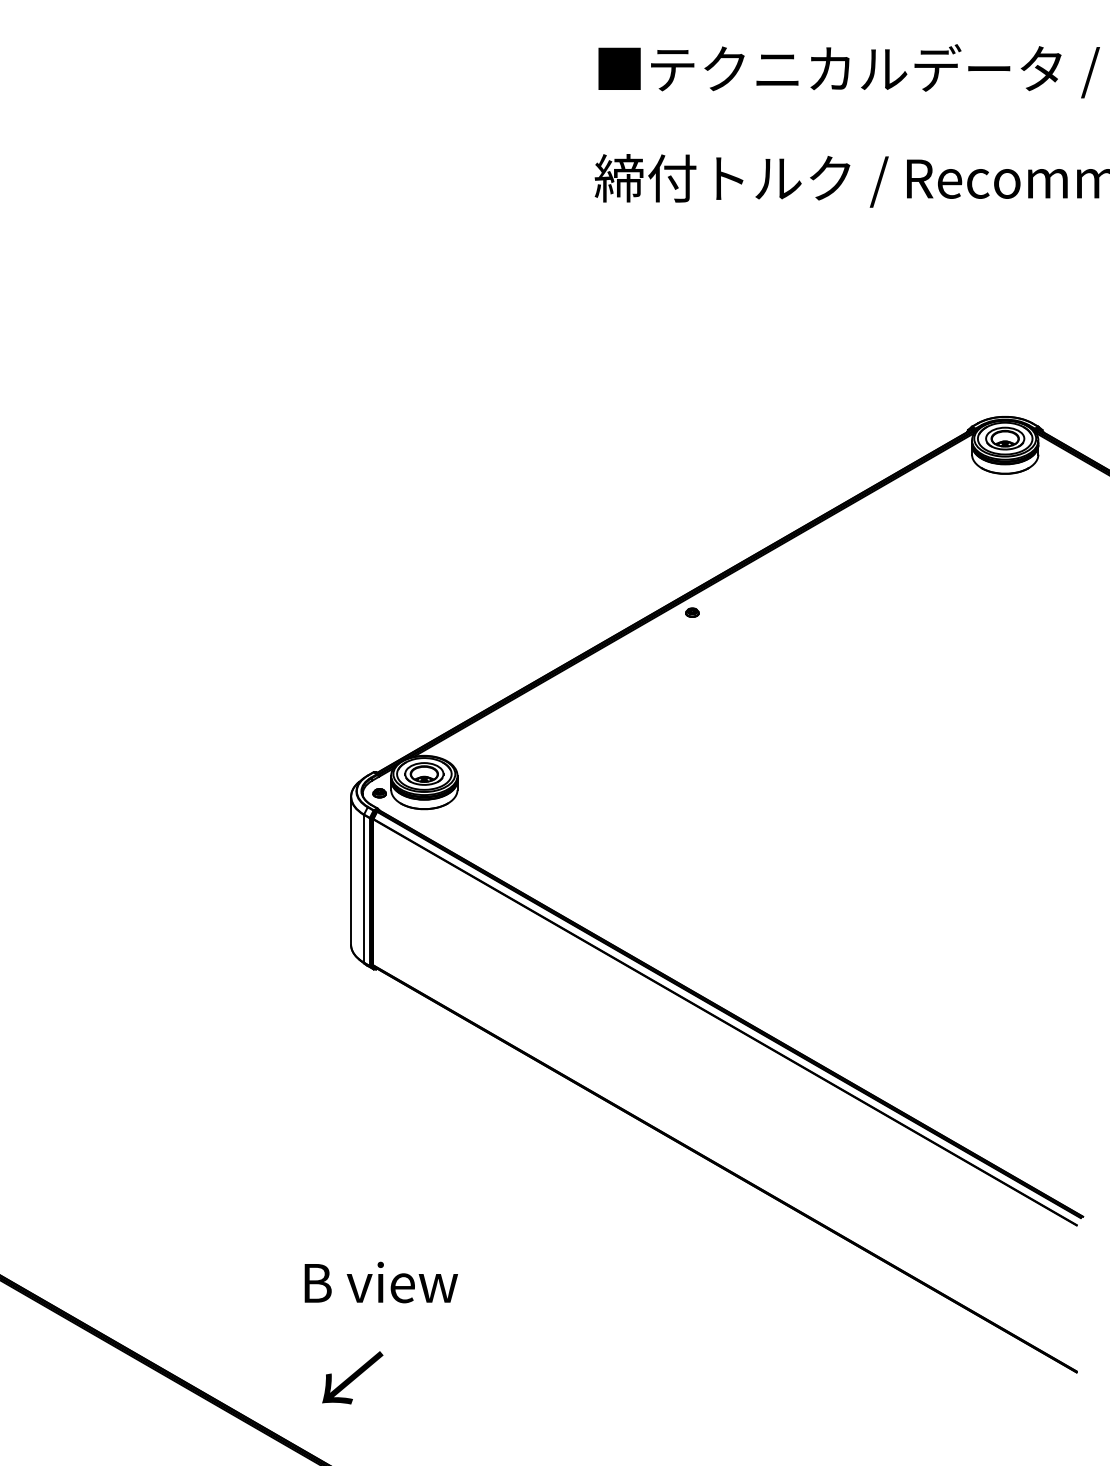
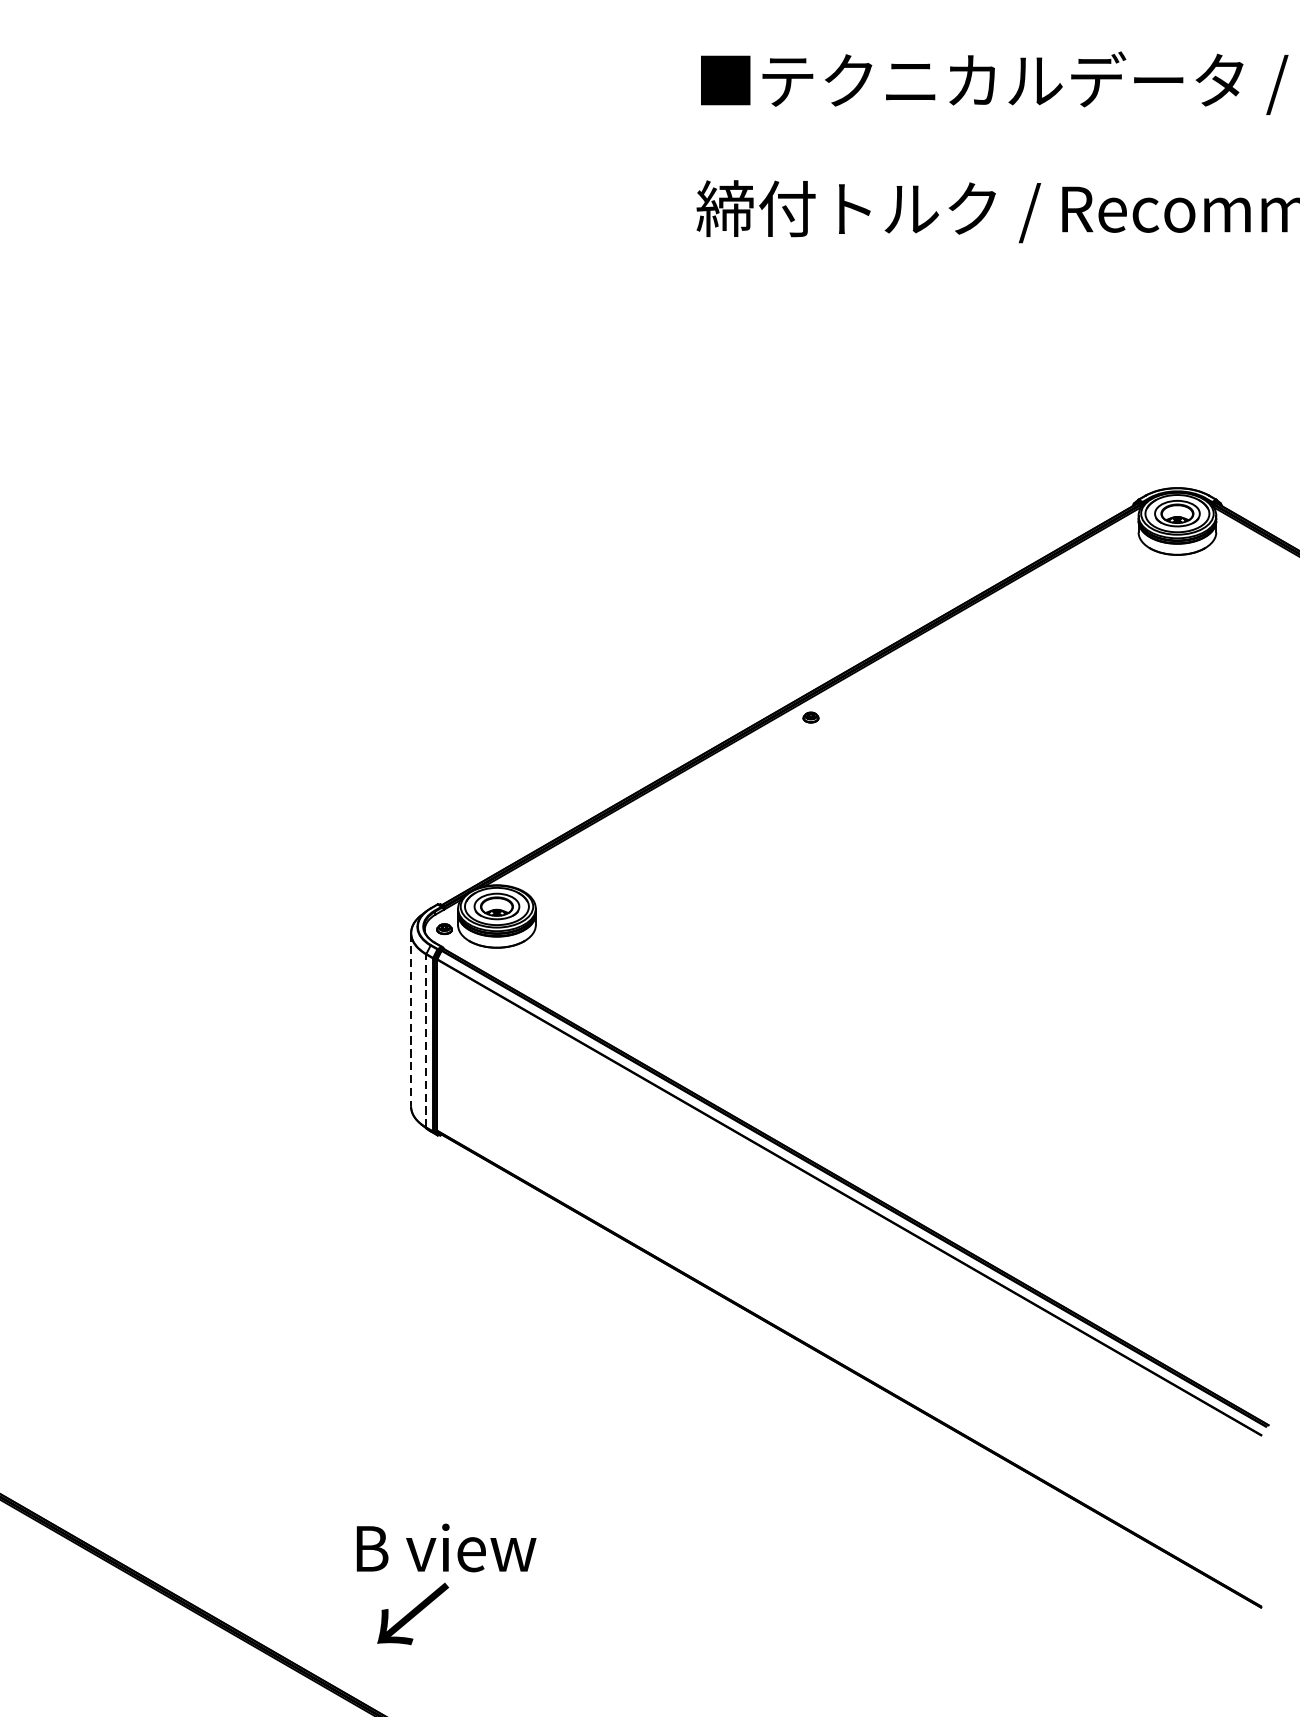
line: (351, 870) -> (411, 1019), solid -> dashed
line: (364, 888) -> (426, 1040), solid -> dashed
text: (380, 1282) -> (445, 1547), moved

